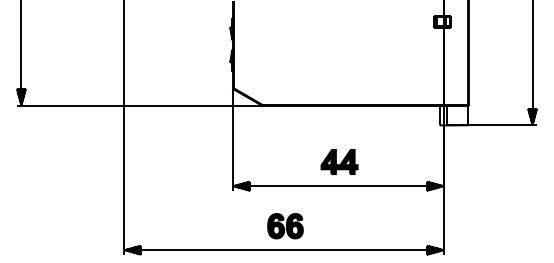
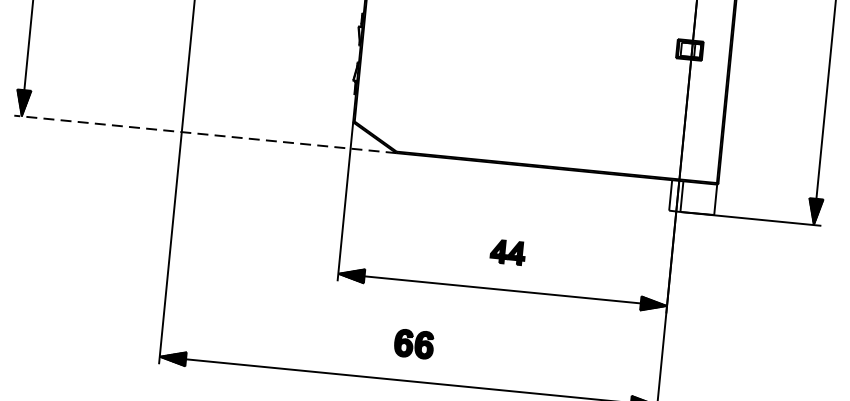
line: (139, 105) -> (205, 134), solid -> dashed
part: (339, 161) -> (508, 251), size x0.6
part: (285, 226) -> (414, 344), size x0.7

